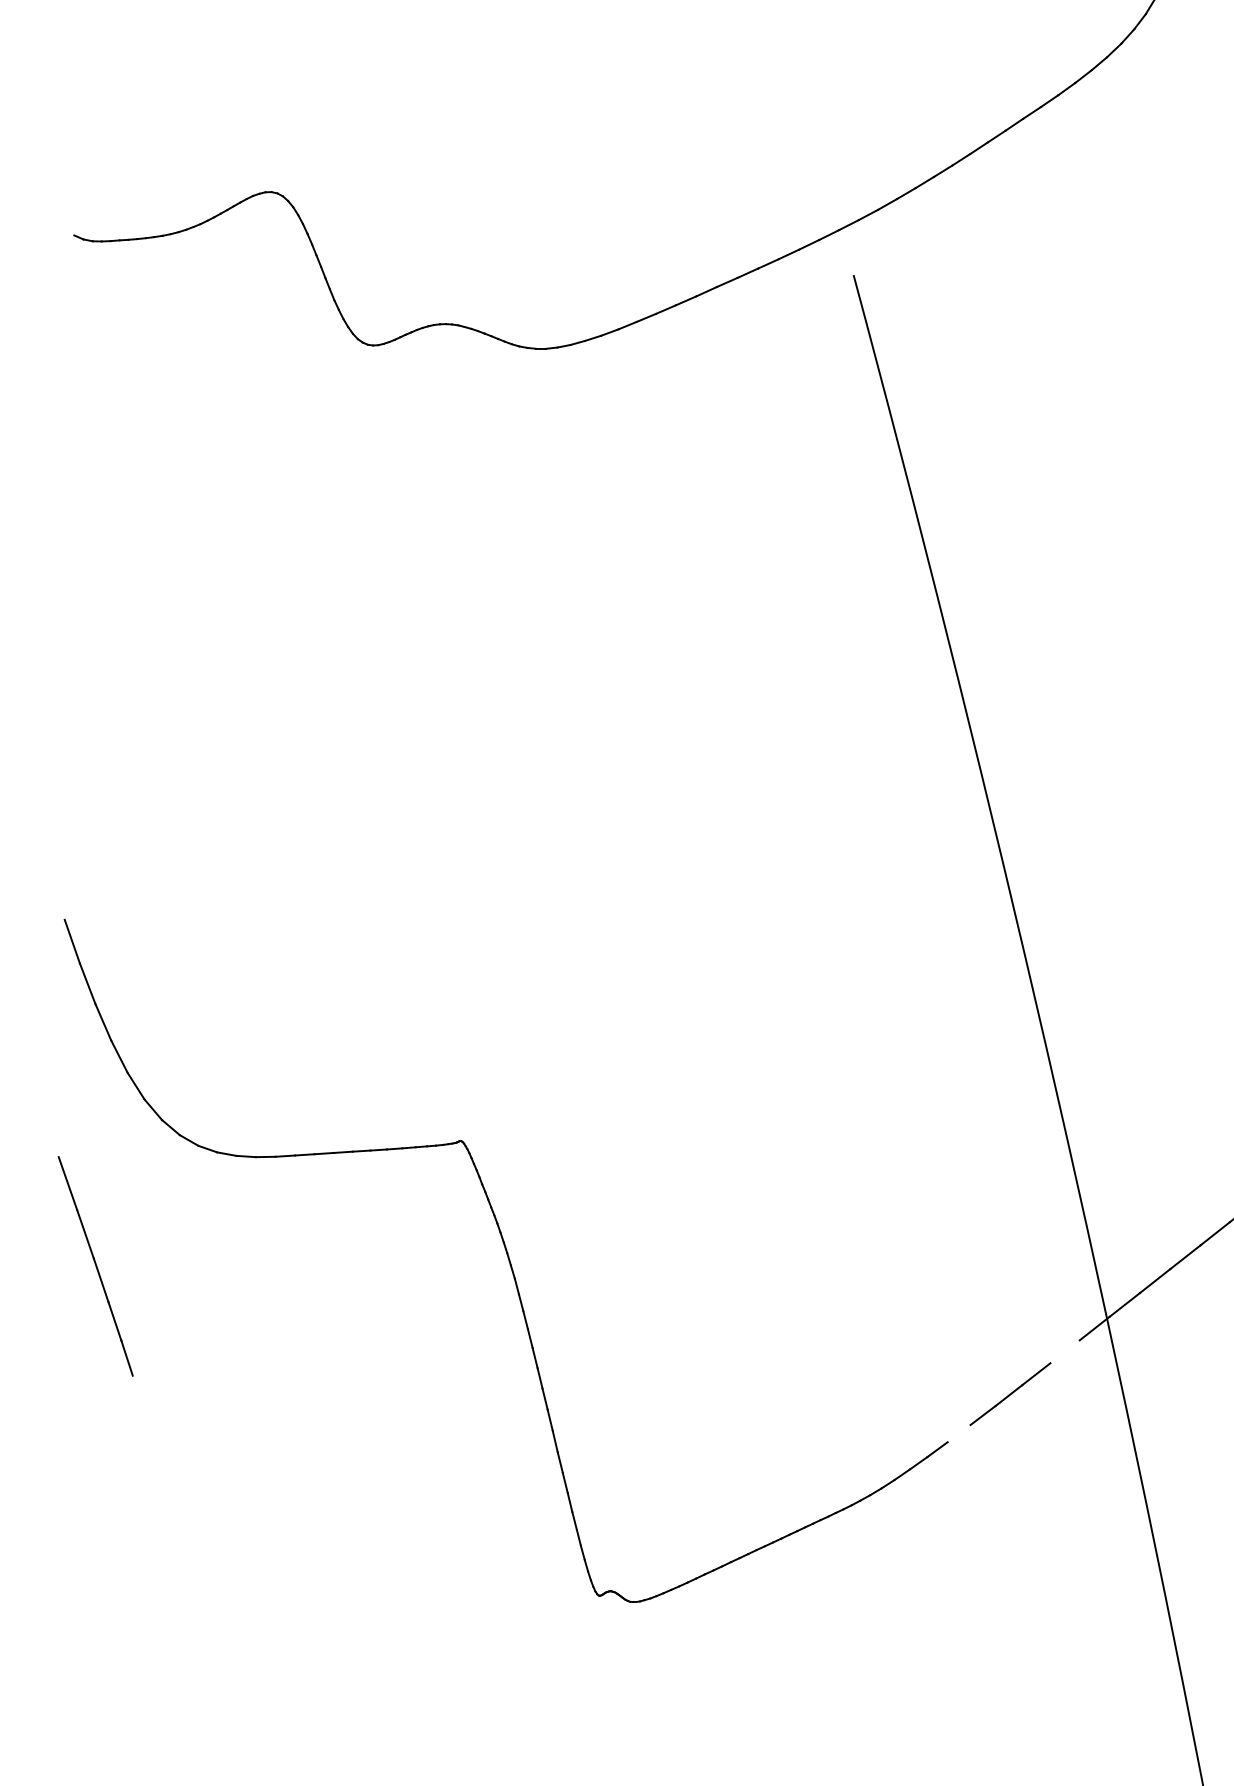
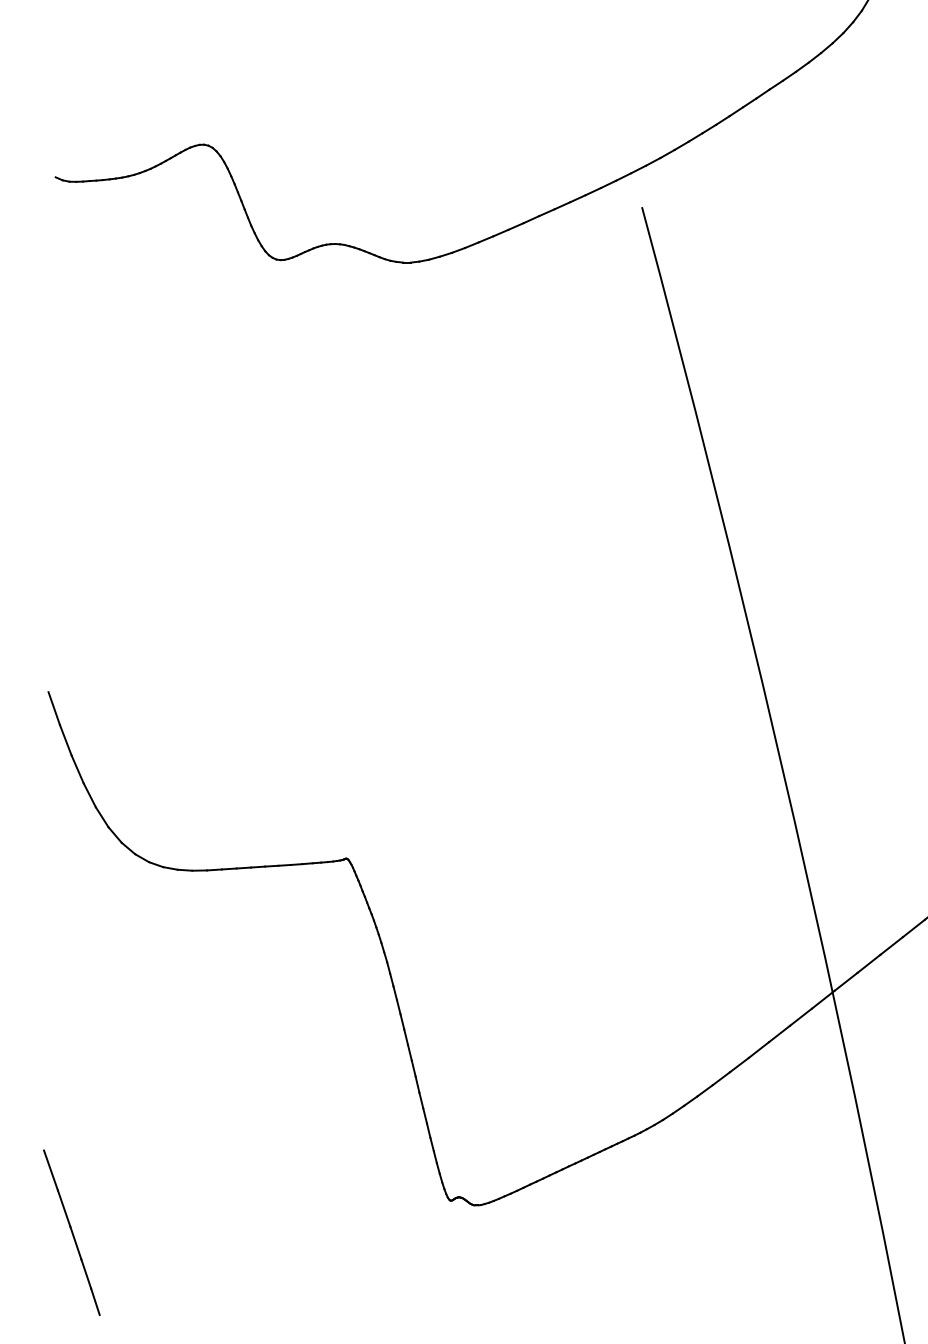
line: (95, 1266) -> (71, 1232), moved
line: (1064, 1351) -> (800, 1016), added
line: (958, 1433) -> (720, 1078), added

